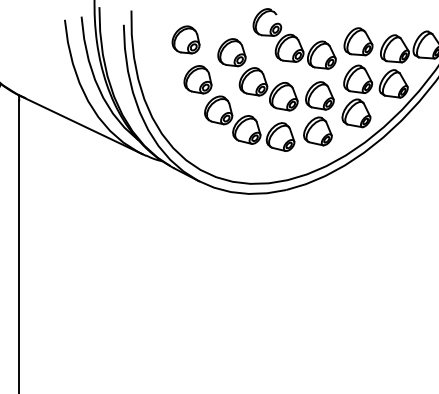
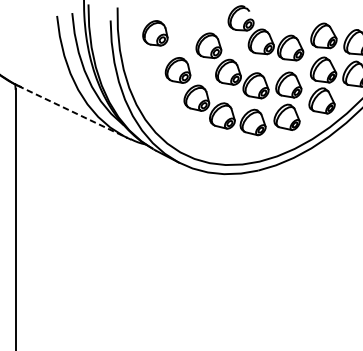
part: (185, 39) -> (154, 32), moved
line: (82, 125) -> (73, 111), solid -> dashed

